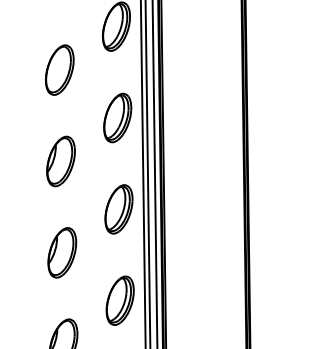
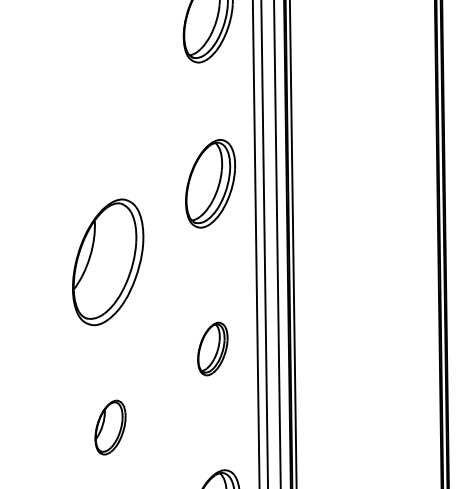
part: (59, 69) -> (105, 96), removed
part: (60, 161) -> (107, 262), size x1.4
part: (118, 209) -> (211, 349), size x0.6
part: (62, 252) -> (110, 426), size x0.6

